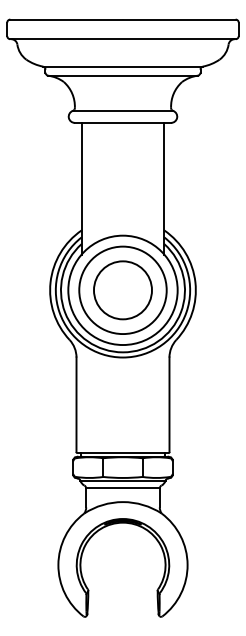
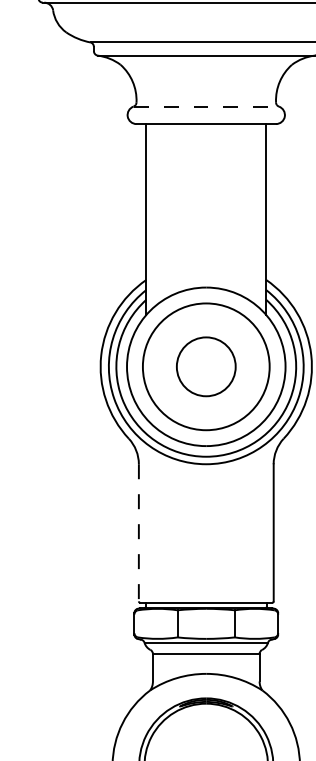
line: (123, 110) -> (207, 106), solid -> dashed
circle: (122, 290) -> (205, 367), size x0.7
line: (76, 405) -> (138, 533), solid -> dashed

